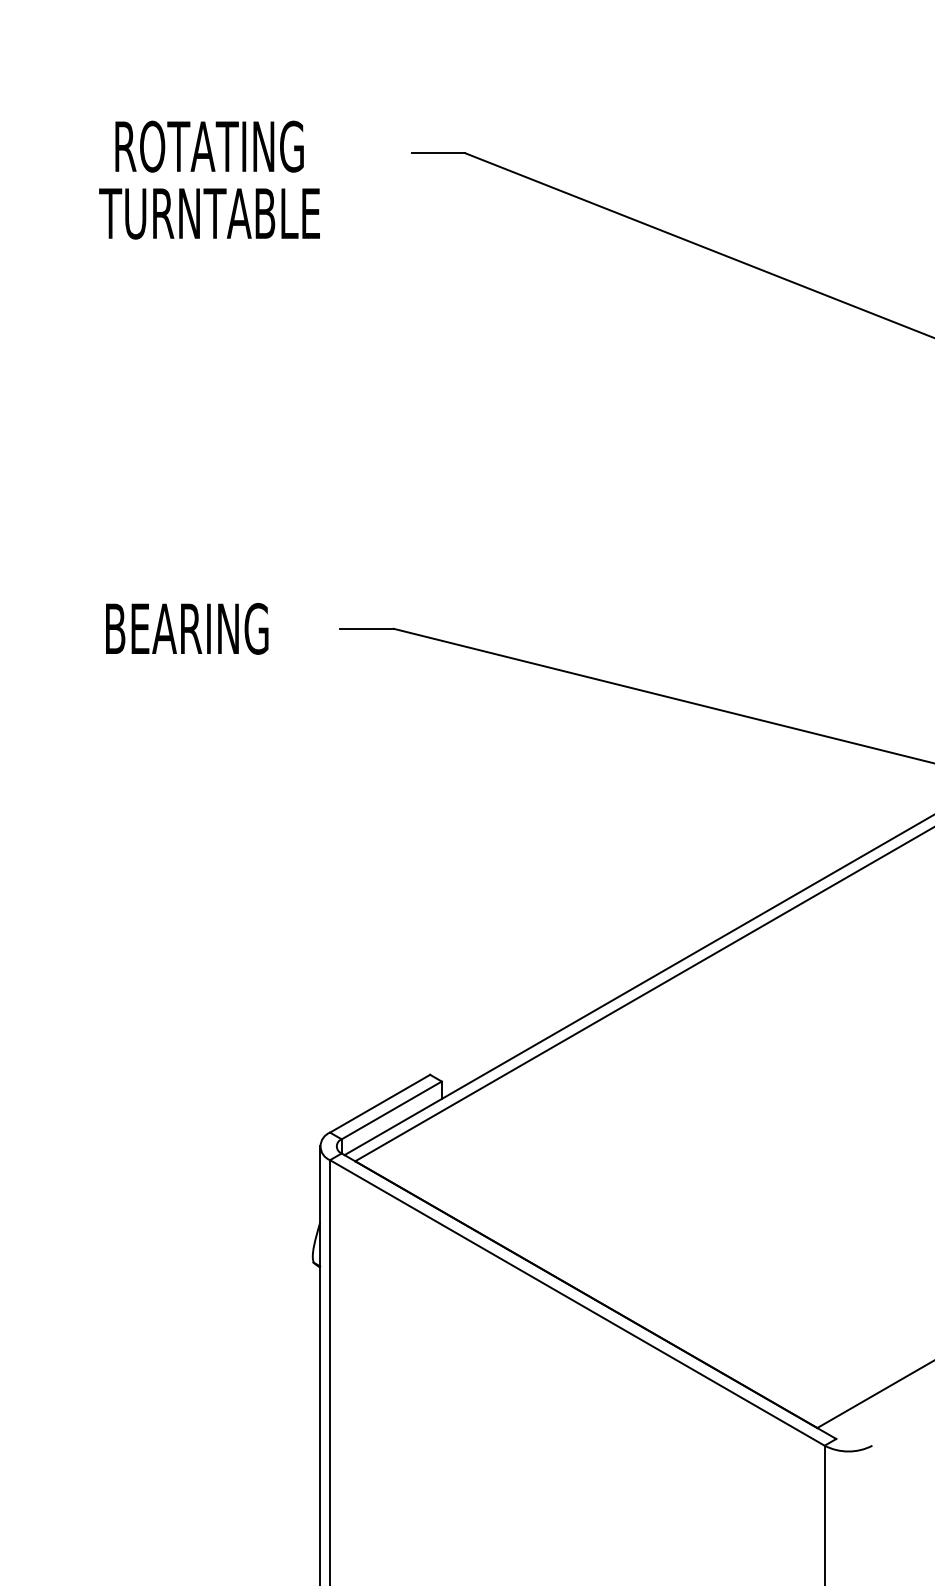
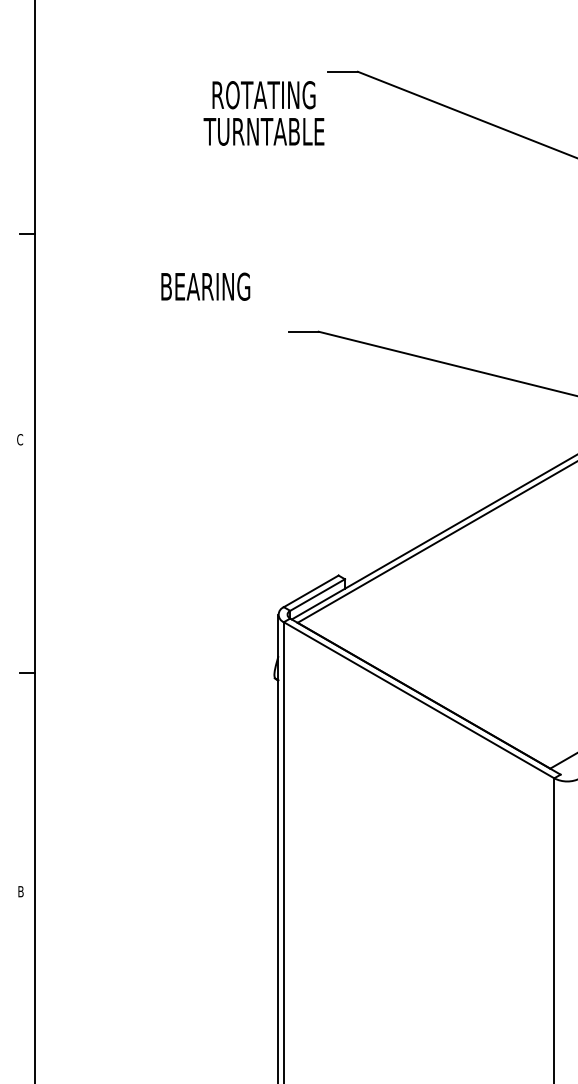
text: (208, 180) -> (263, 113), moved
text: (186, 628) -> (205, 286), moved

